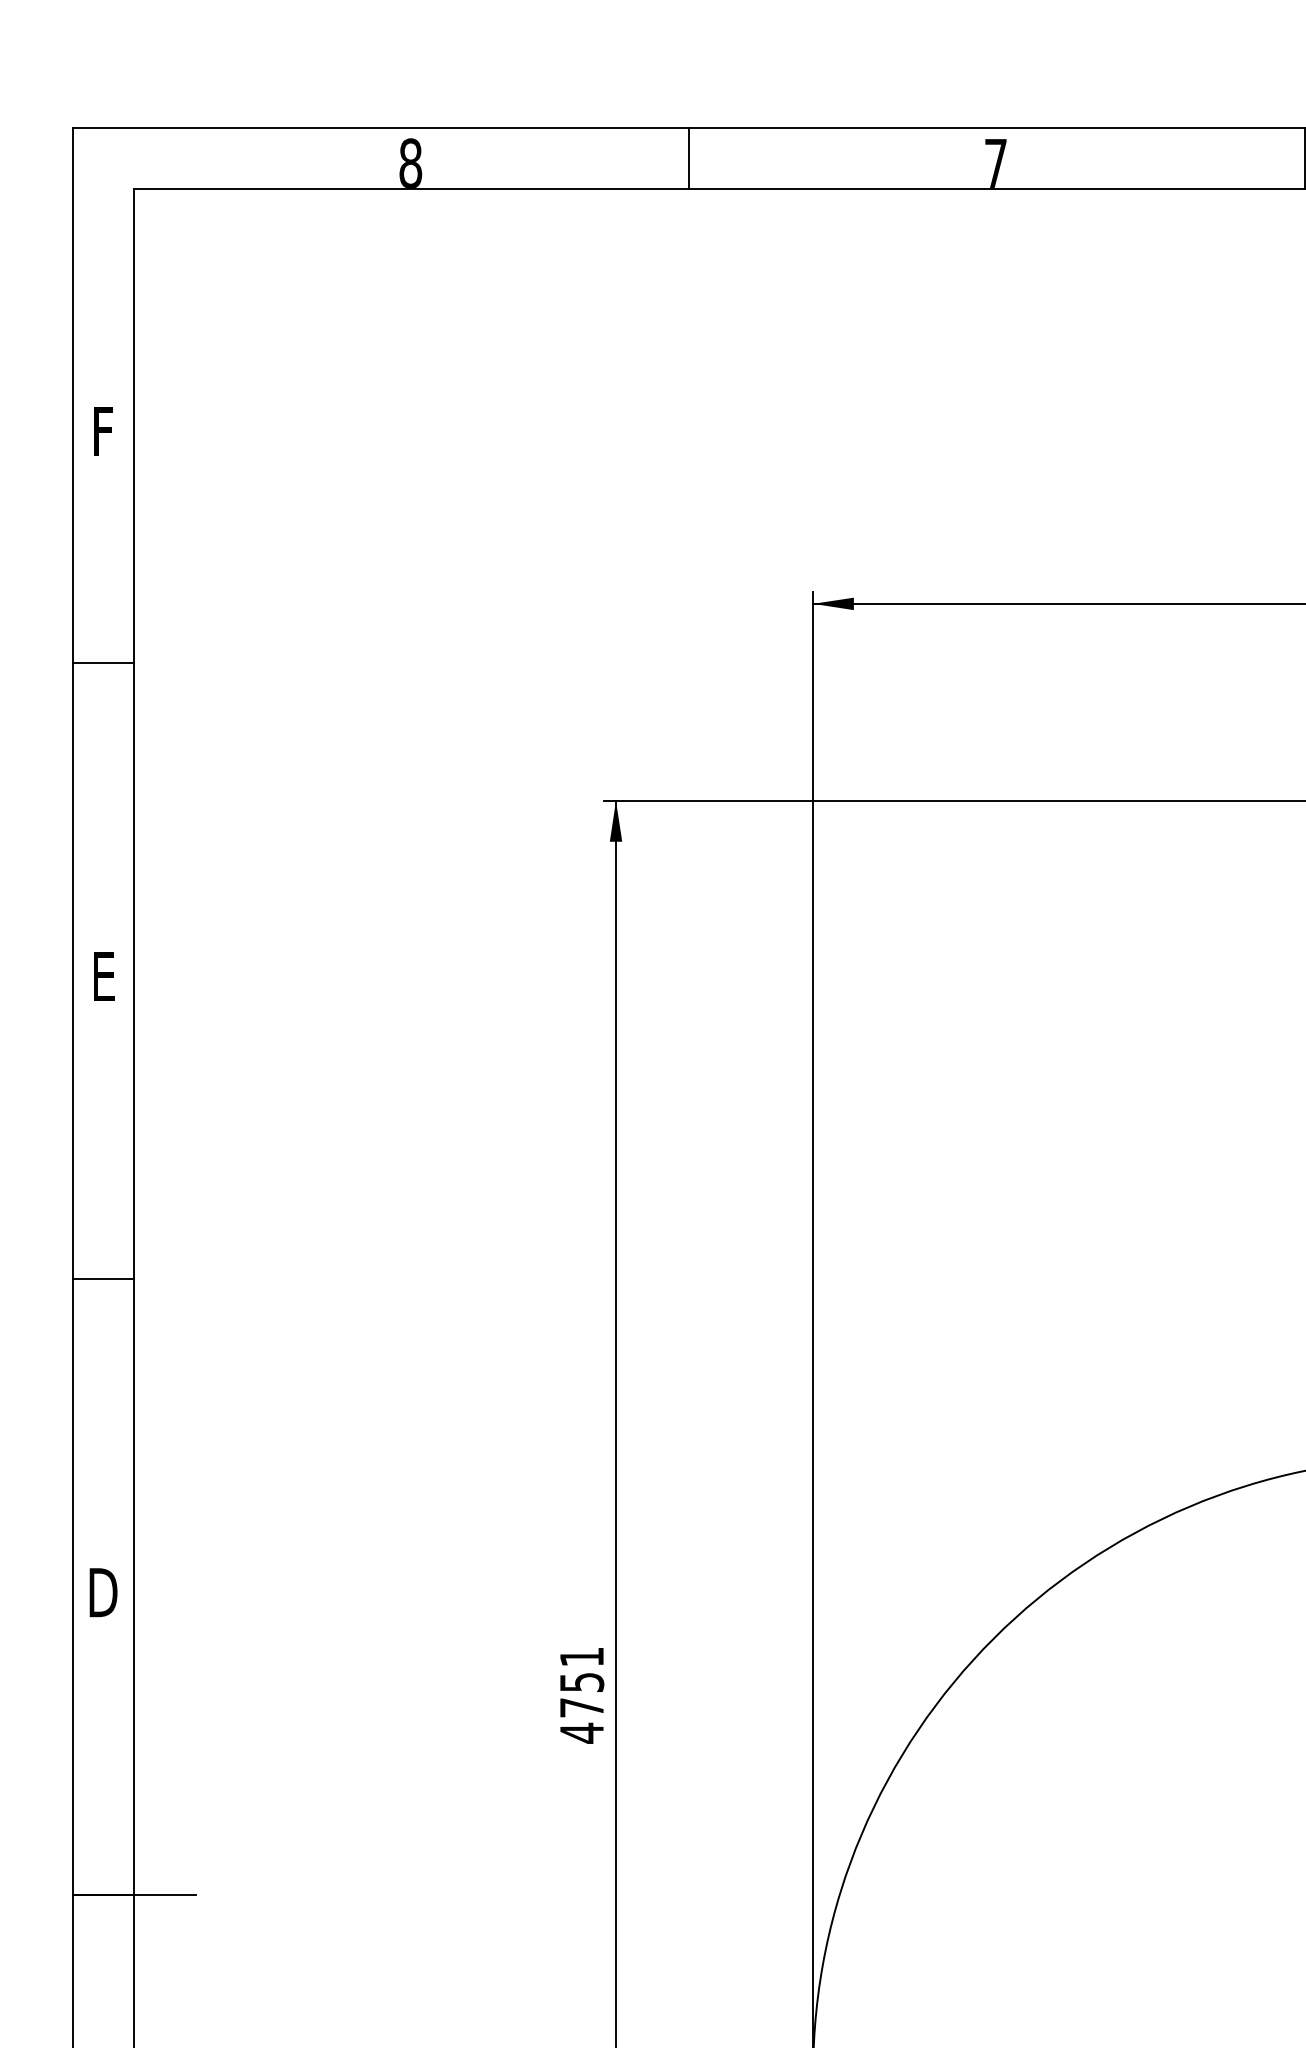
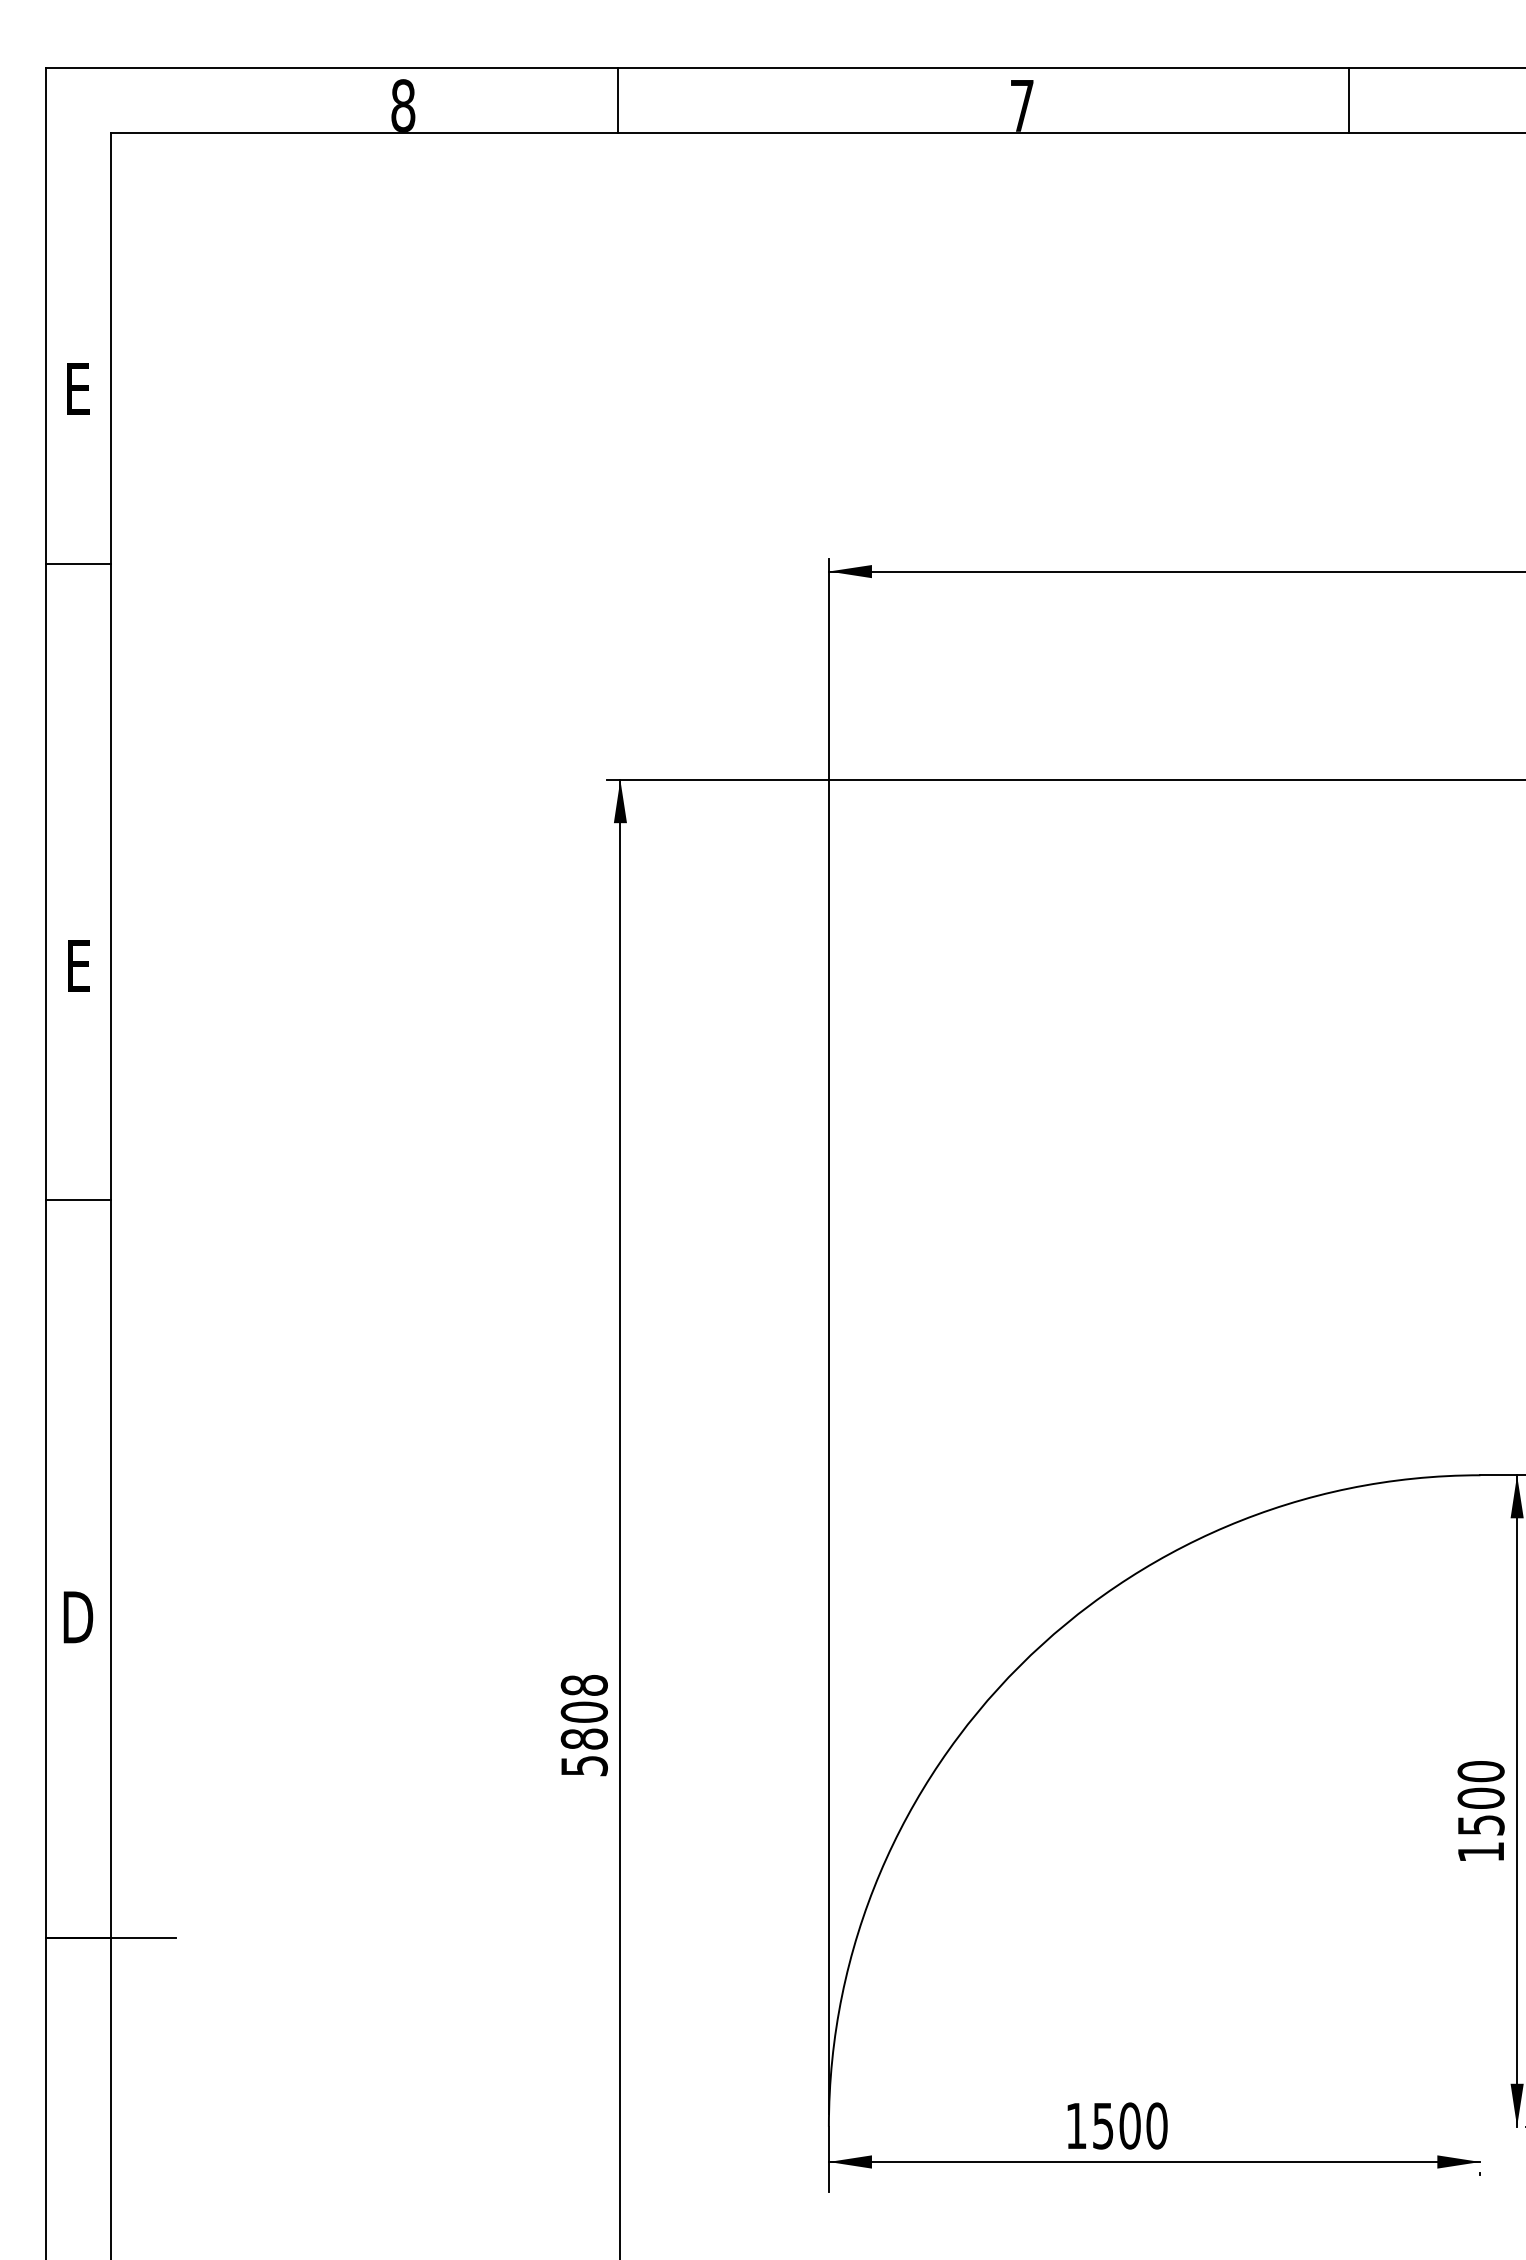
line: (688, 157) -> (618, 99), moved
text: (103, 430) -> (78, 388), F -> E
line: (102, 663) -> (77, 563), moved
line: (102, 1279) -> (77, 1200), moved
text: (581, 1695) -> (583, 1726), 4751 -> 5808

